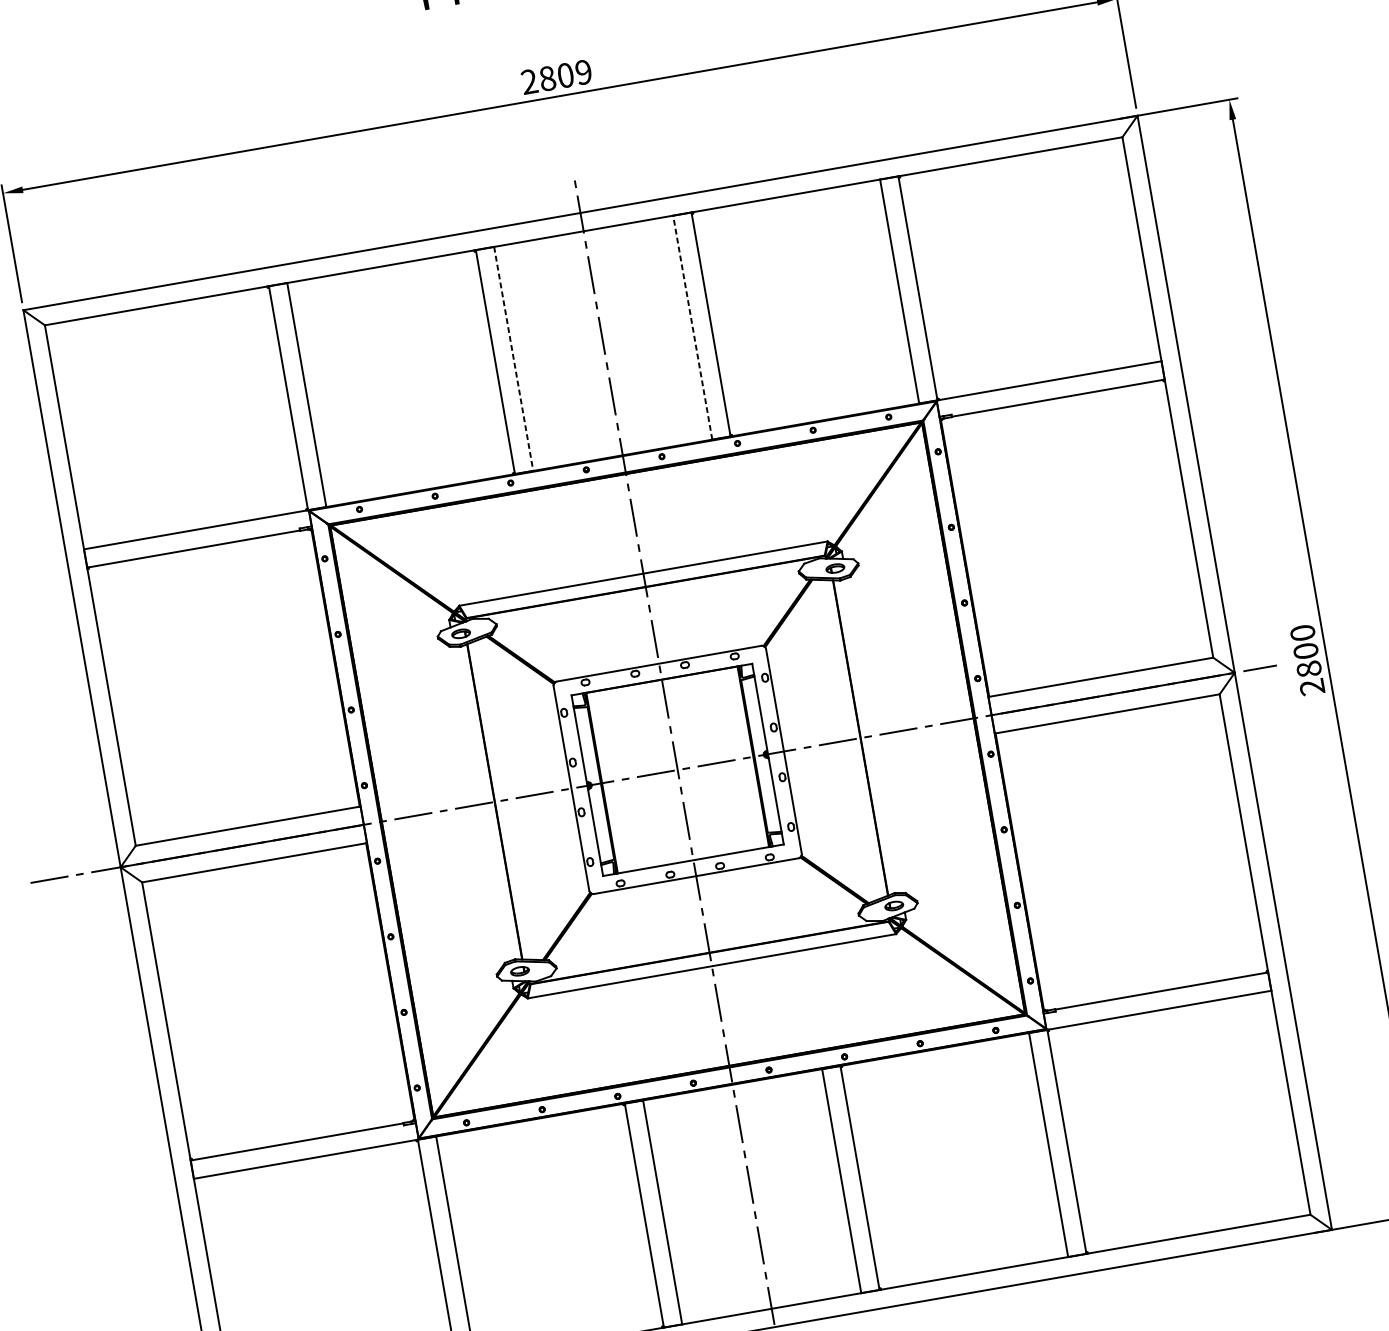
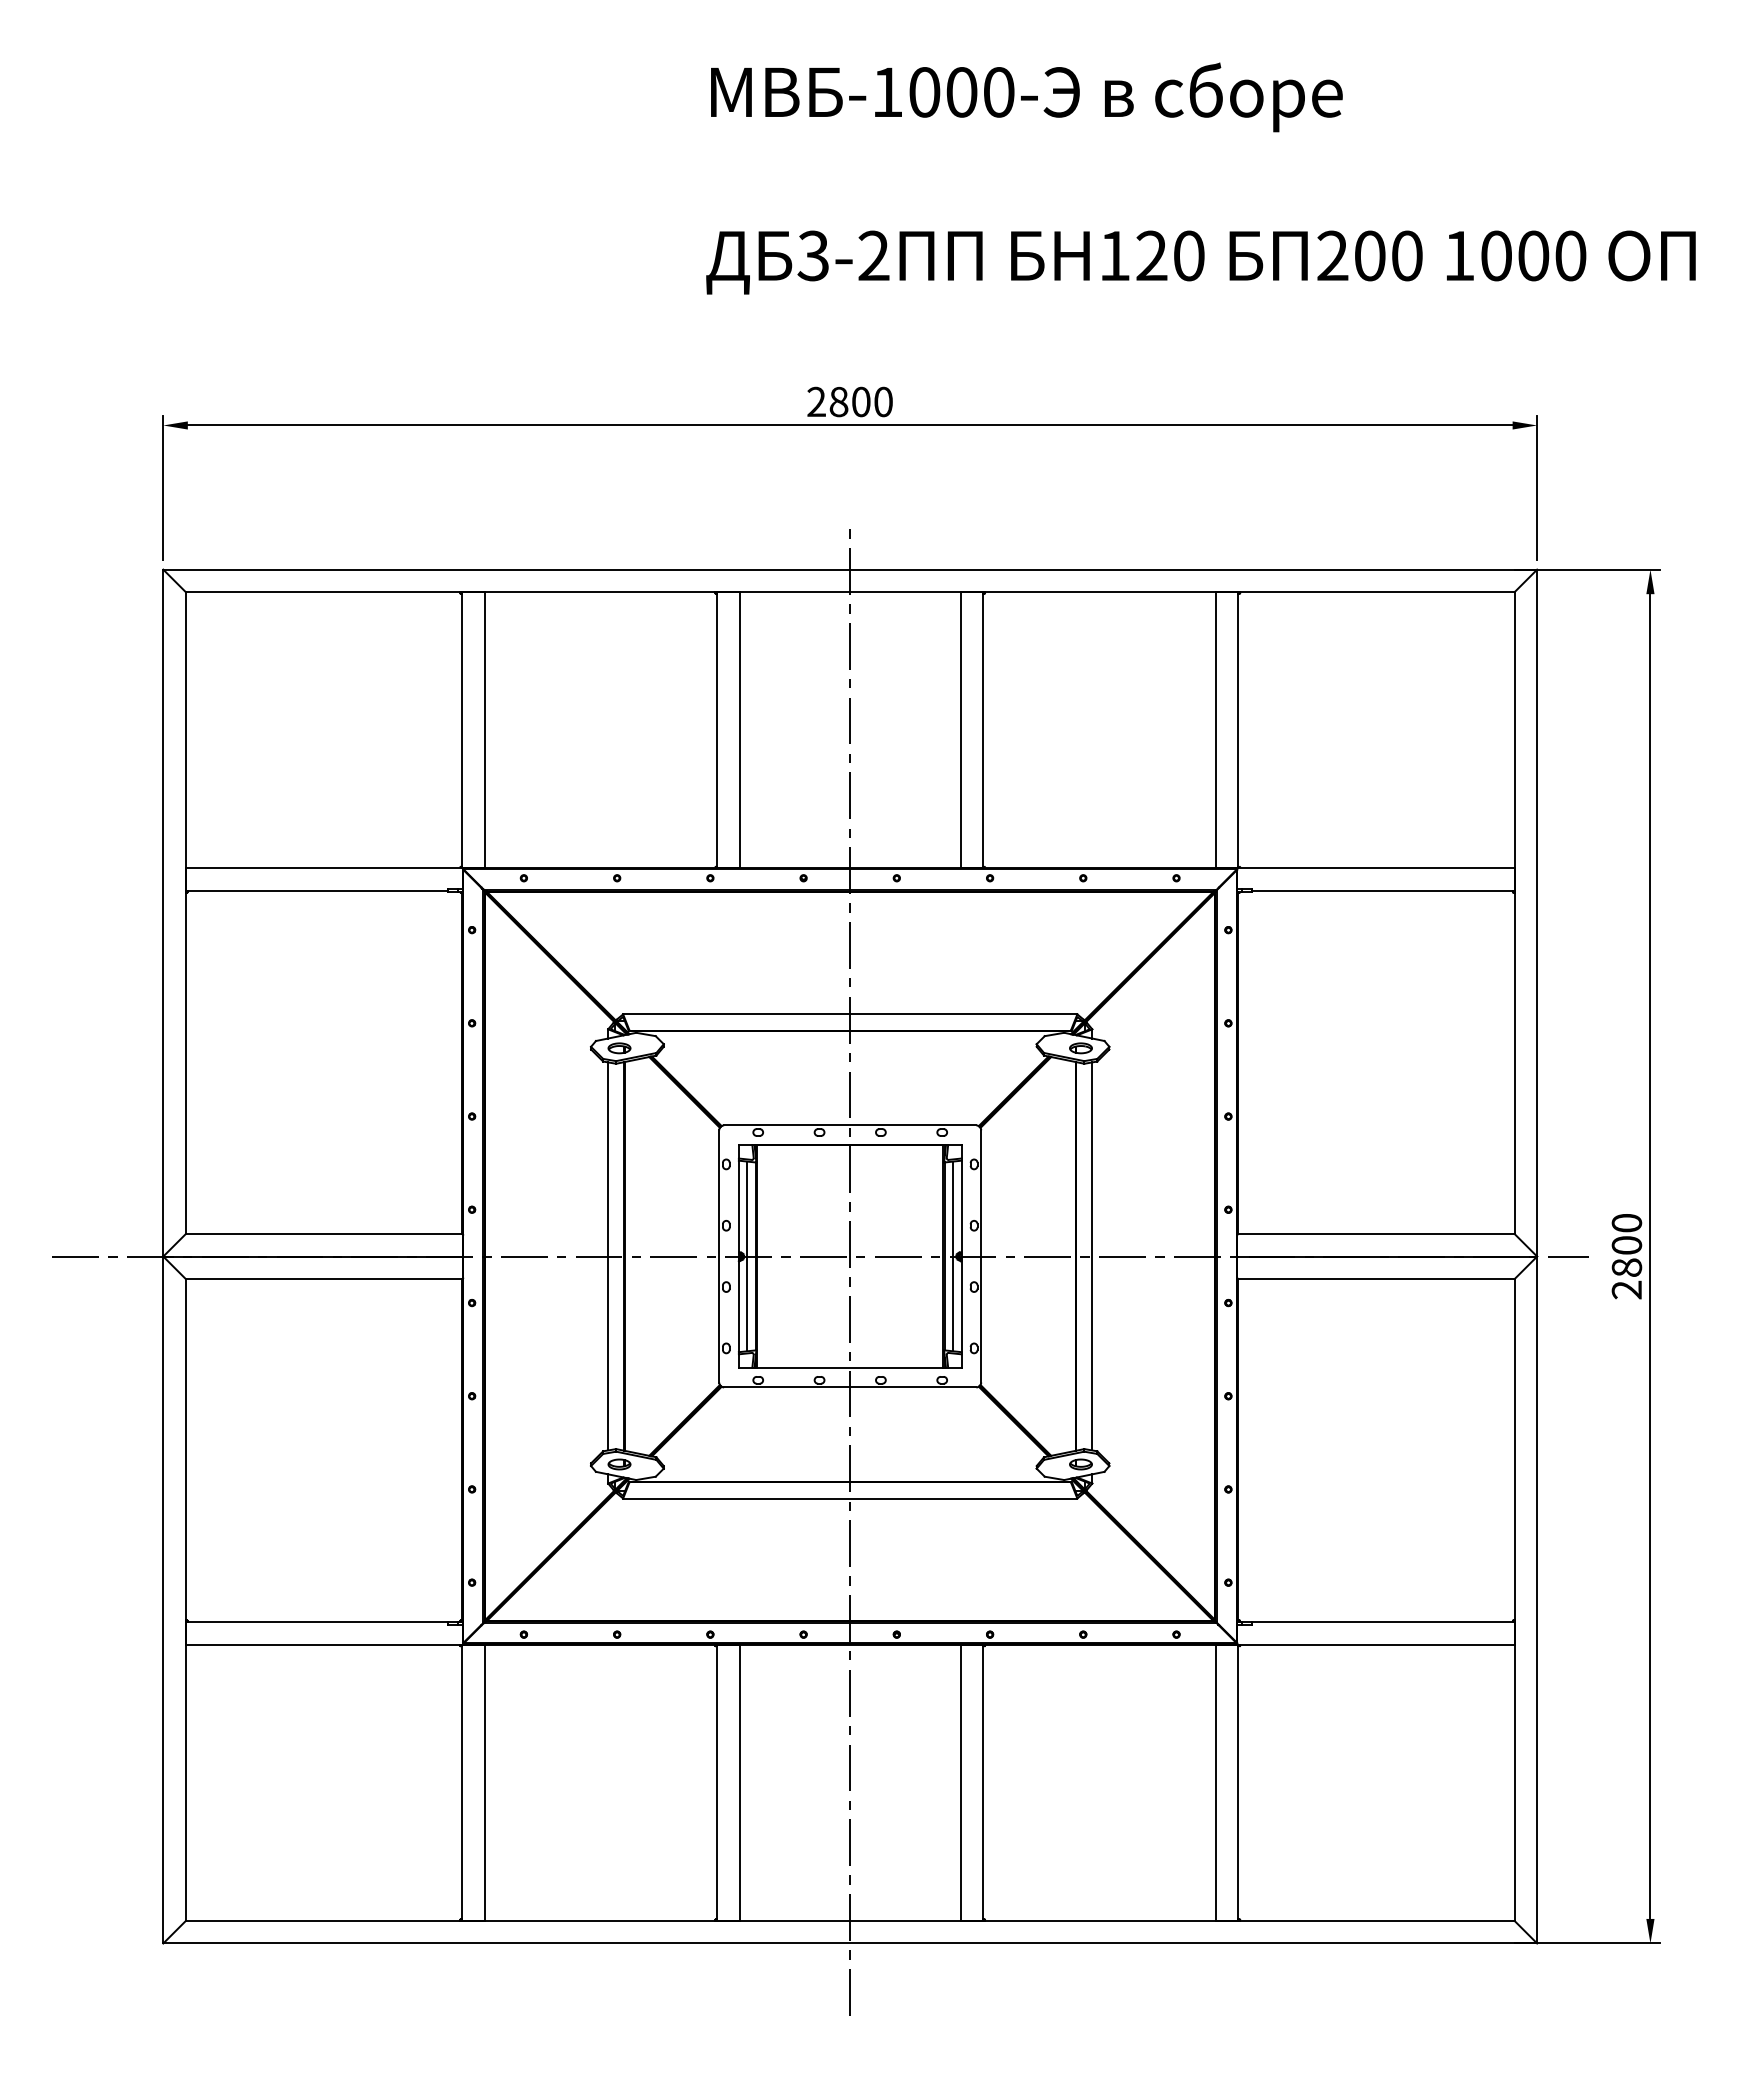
text: (583, 71) -> (883, 401), 2809 -> 2800
line: (692, 327) -> (960, 729), dashed -> solid
line: (513, 359) -> (739, 730), dashed -> solid
line: (874, 735) -> (1092, 1256), added
line: (761, 755) -> (953, 1256), added
line: (594, 784) -> (747, 1256), added
line: (481, 804) -> (608, 1256), added

